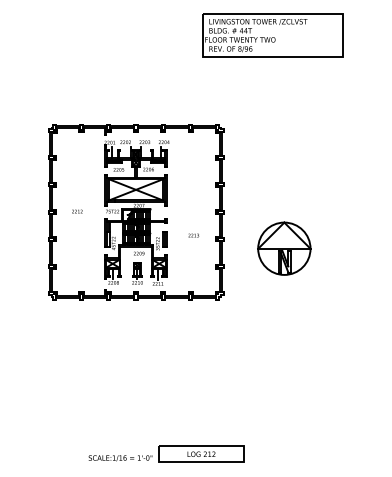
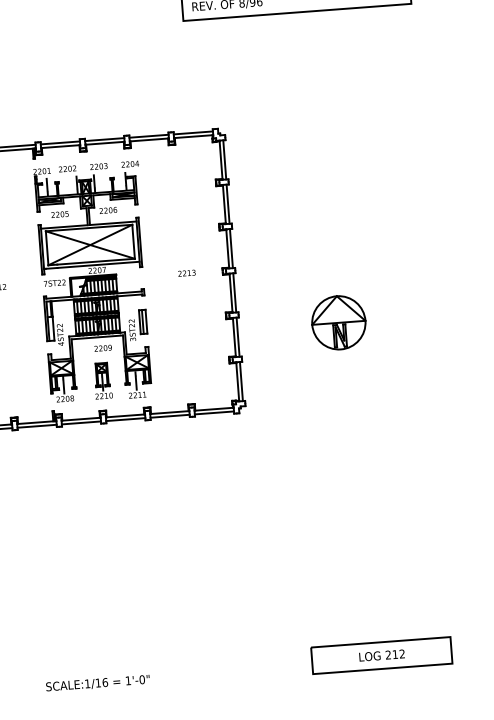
text: (193, 235) -> (186, 273), moved
part: (284, 248) -> (338, 322), size x0.62
part: (201, 453) -> (381, 654), moved

